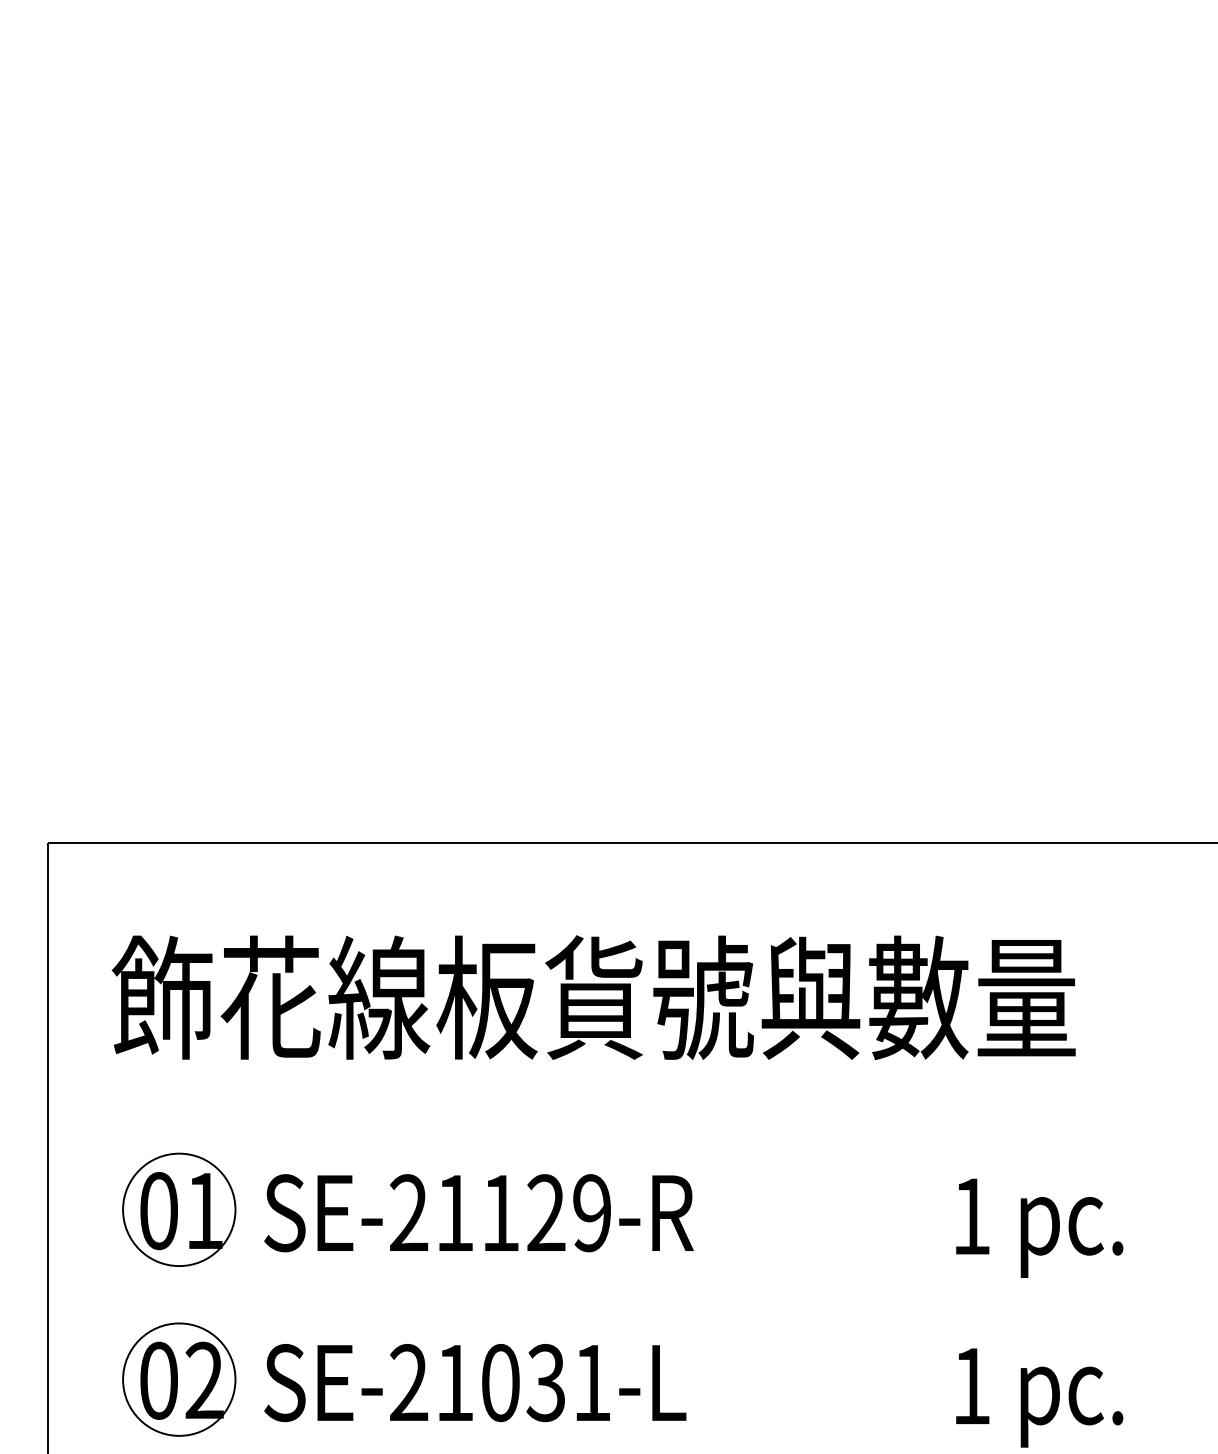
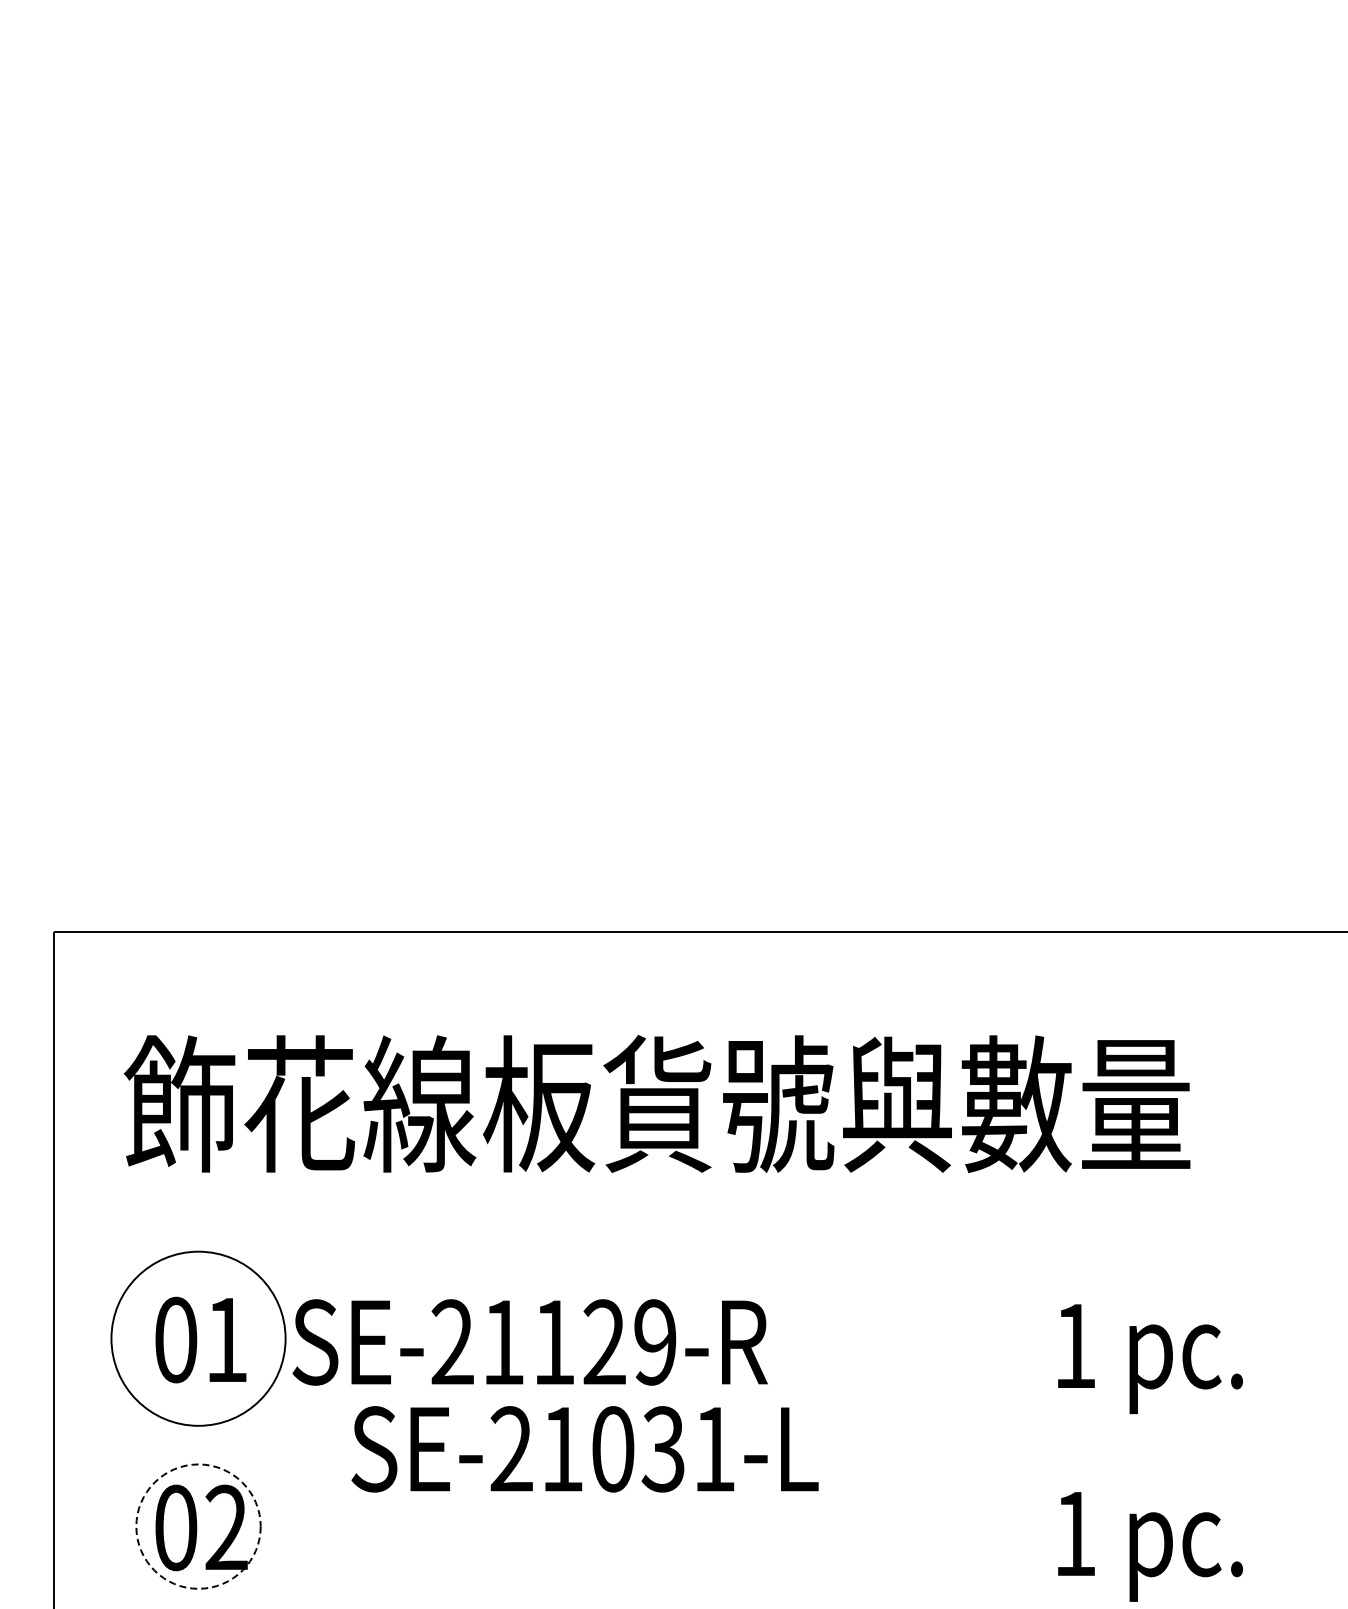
circle: (179, 1209) -> (198, 1338), size x1.4
circle: (179, 1379) -> (198, 1526), solid -> dashed
text: (474, 1383) -> (584, 1449), moved

